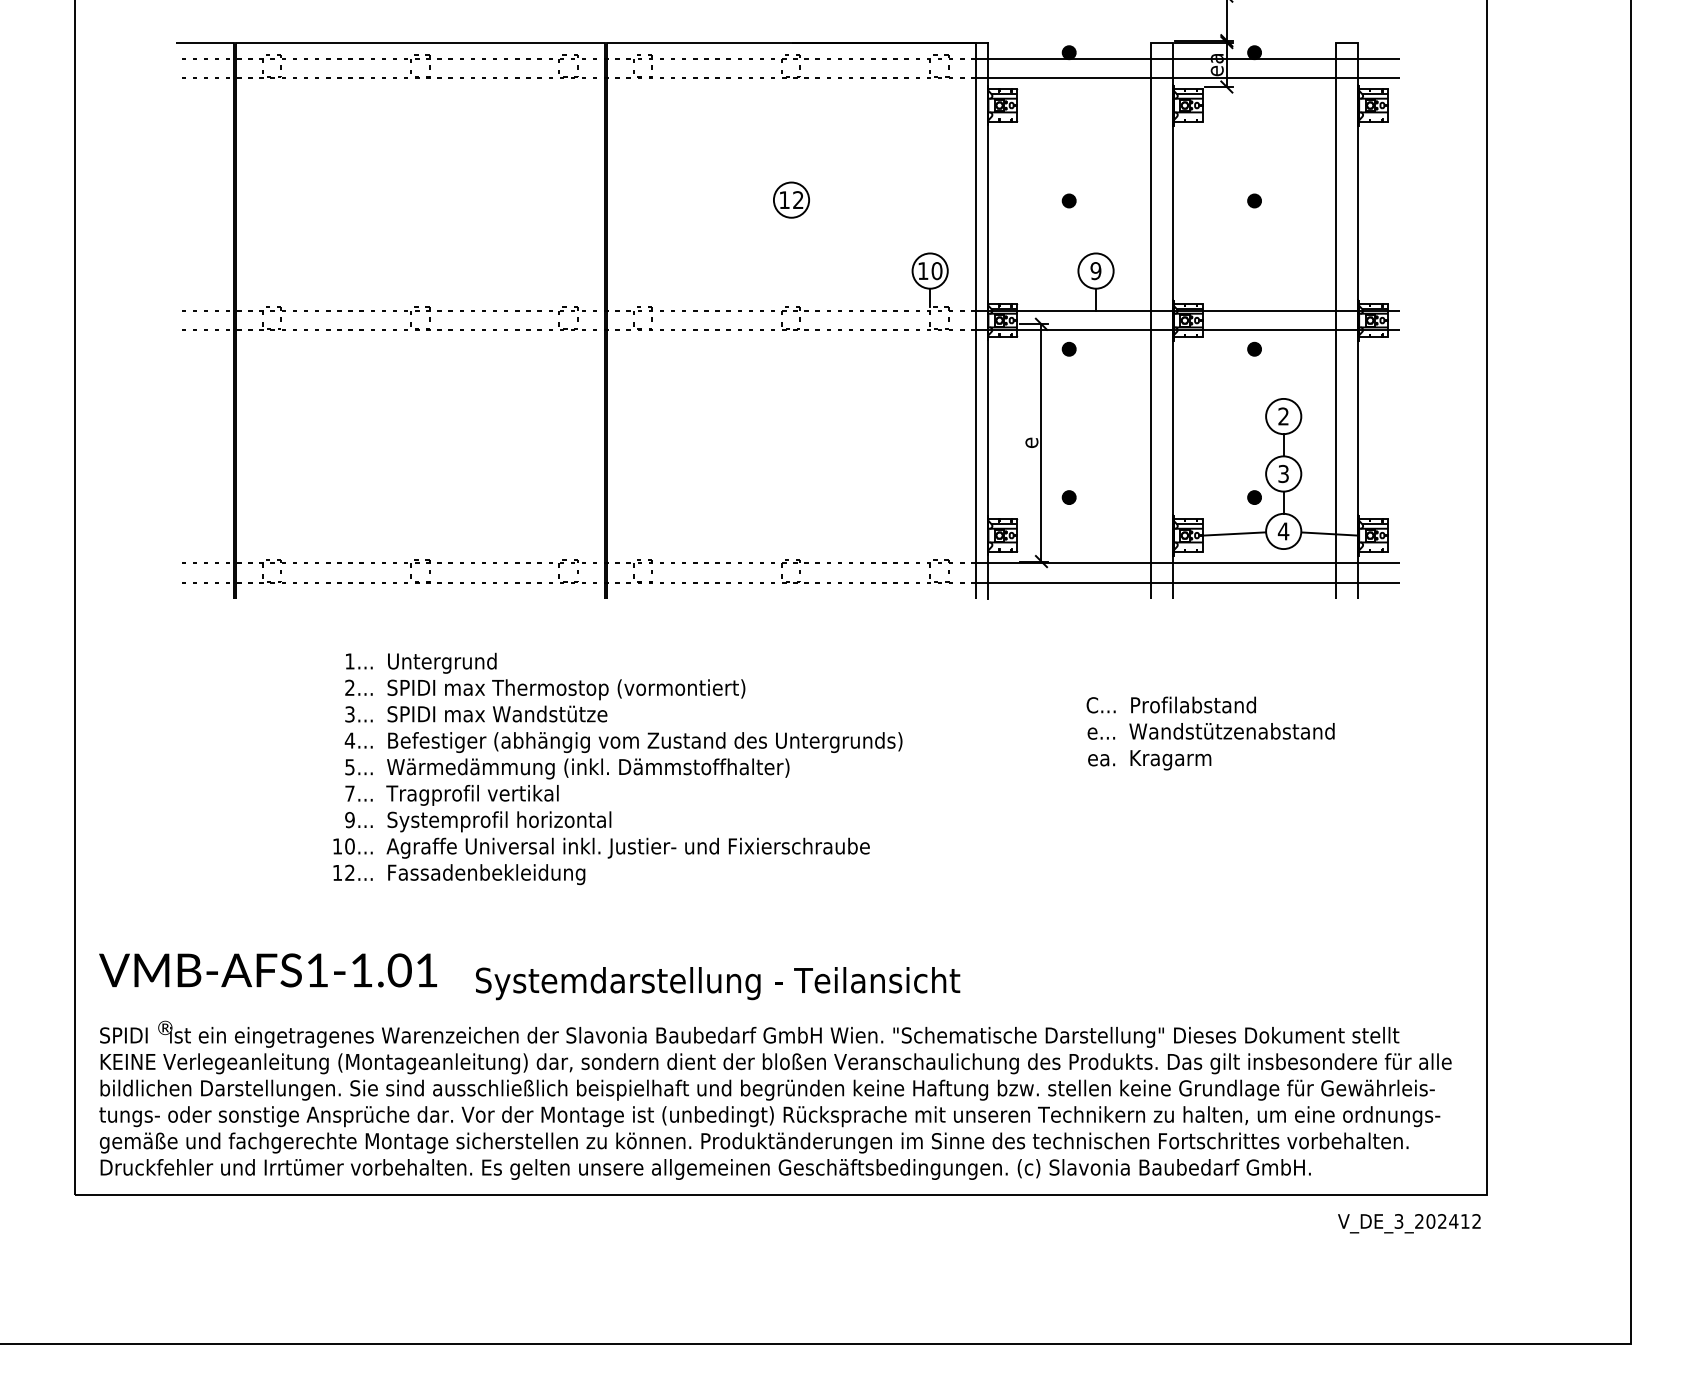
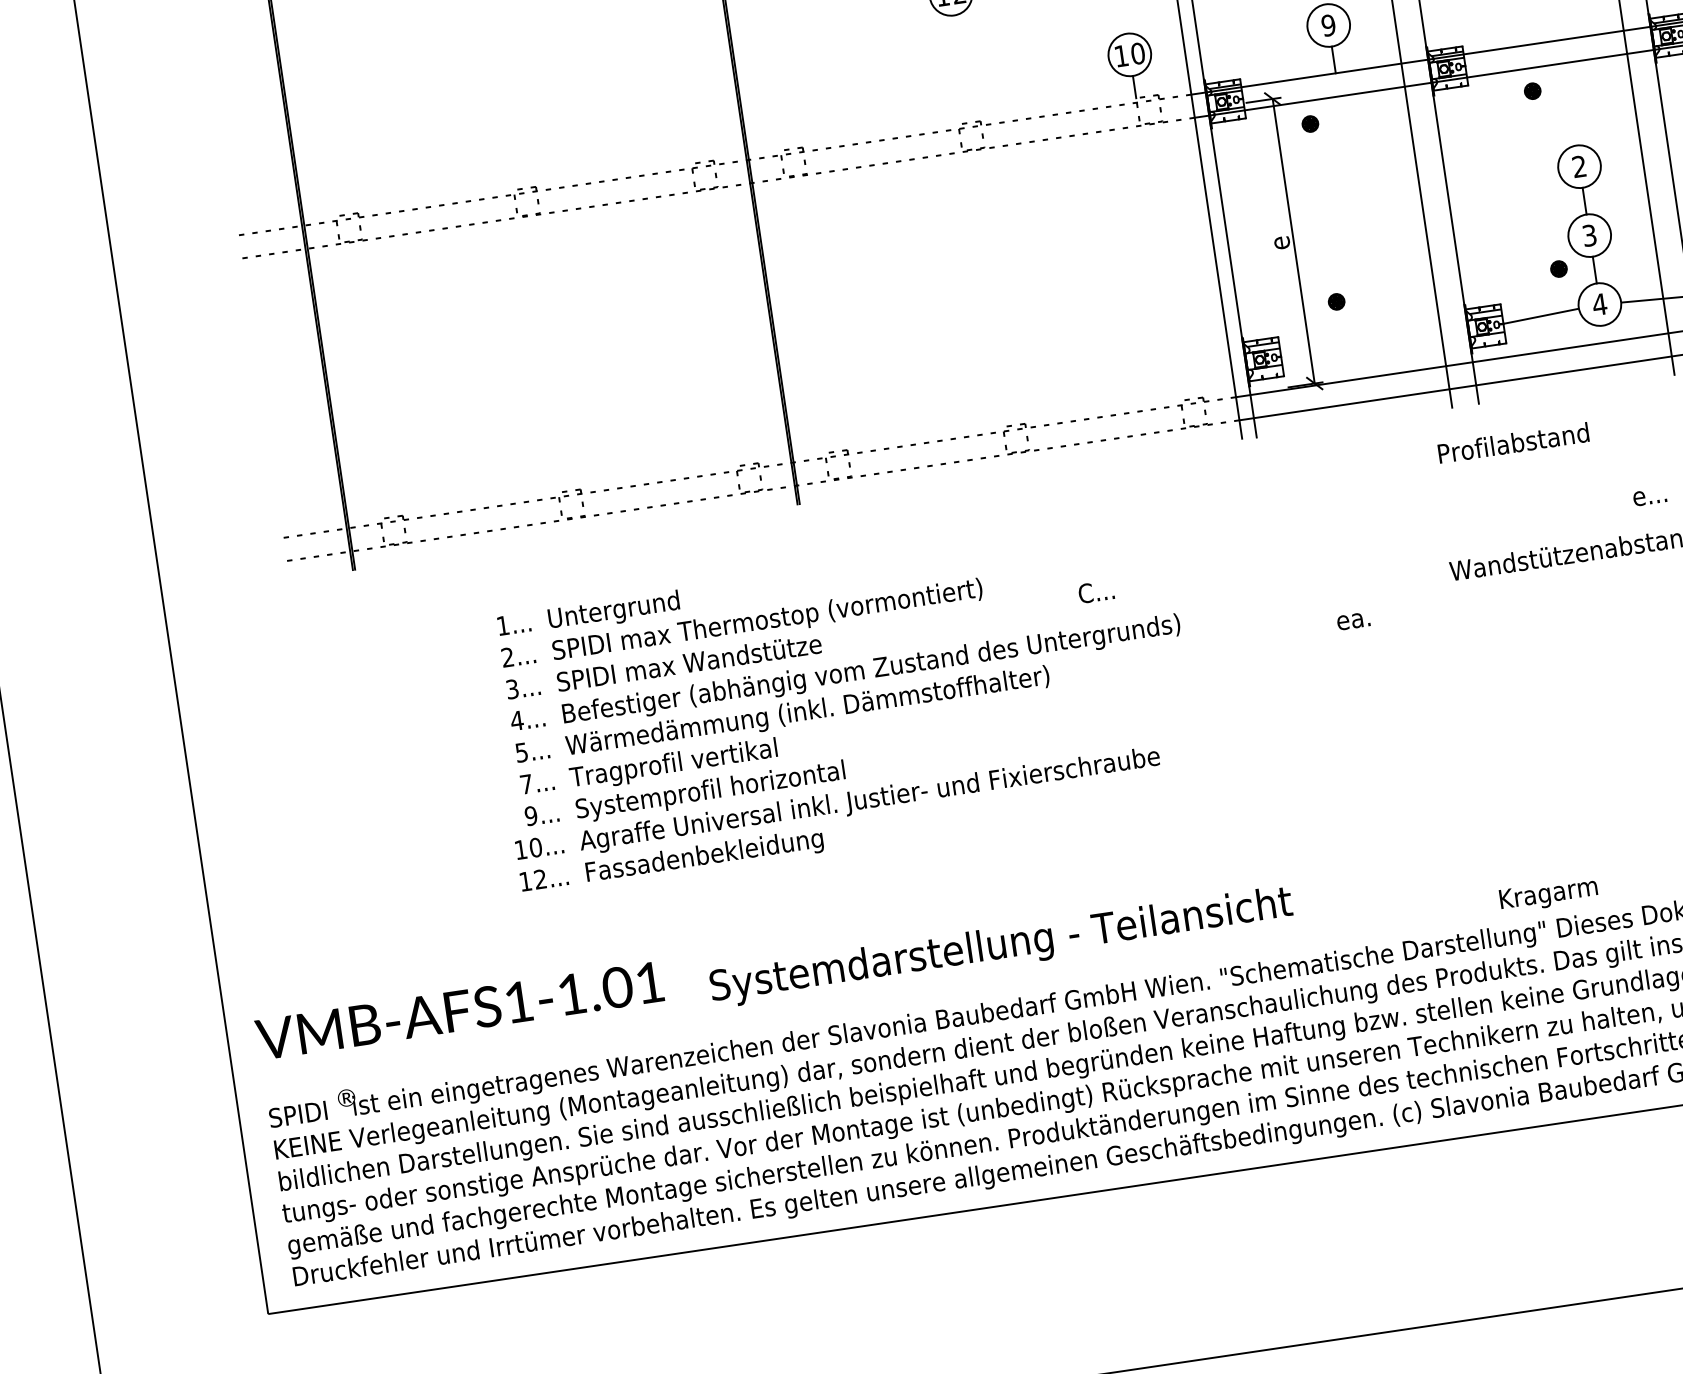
text: (1193, 704) -> (1513, 442), moved
text: (1100, 705) -> (1095, 592), moved
text: (1101, 733) -> (1650, 496), moved
text: (1101, 760) -> (1353, 621), moved
text: (1170, 760) -> (1548, 895), moved

